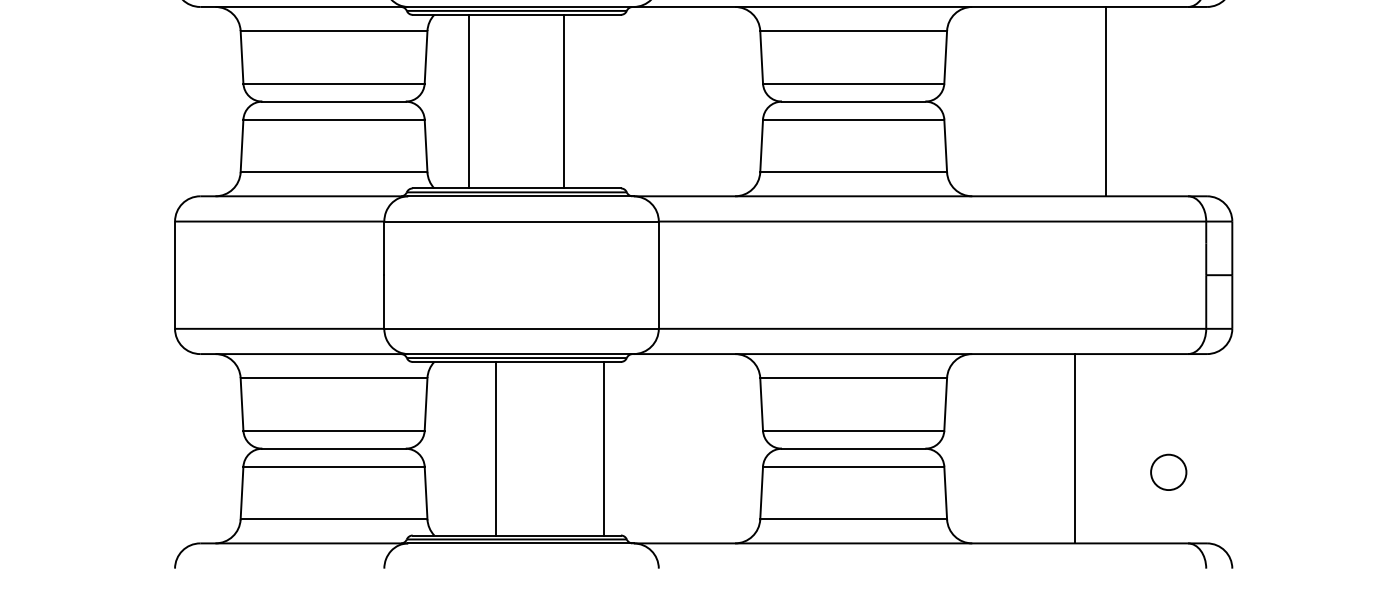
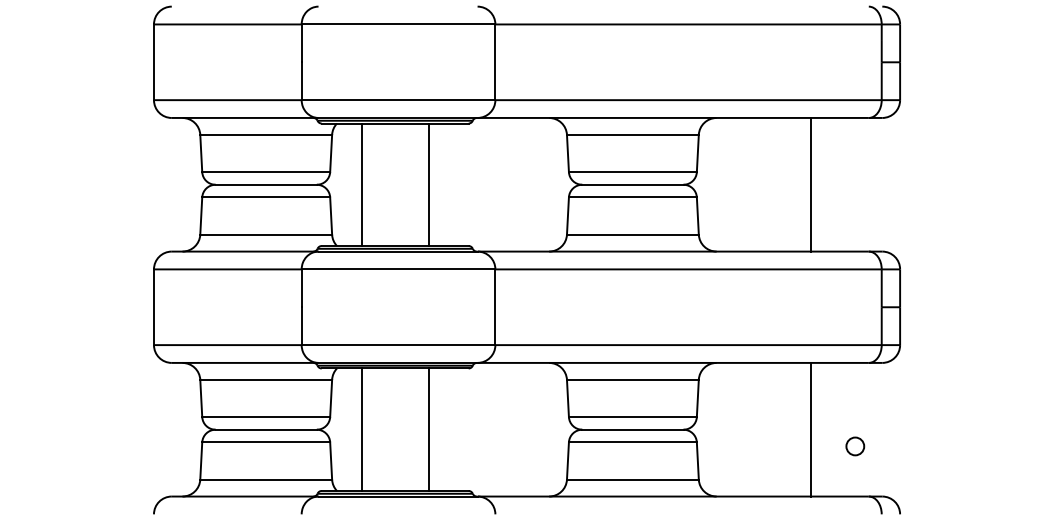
line: (496, 448) -> (361, 429), moved
line: (603, 448) -> (428, 429), moved
line: (1074, 448) -> (810, 429), moved
circle: (1169, 472) -> (855, 446), size x0.71

